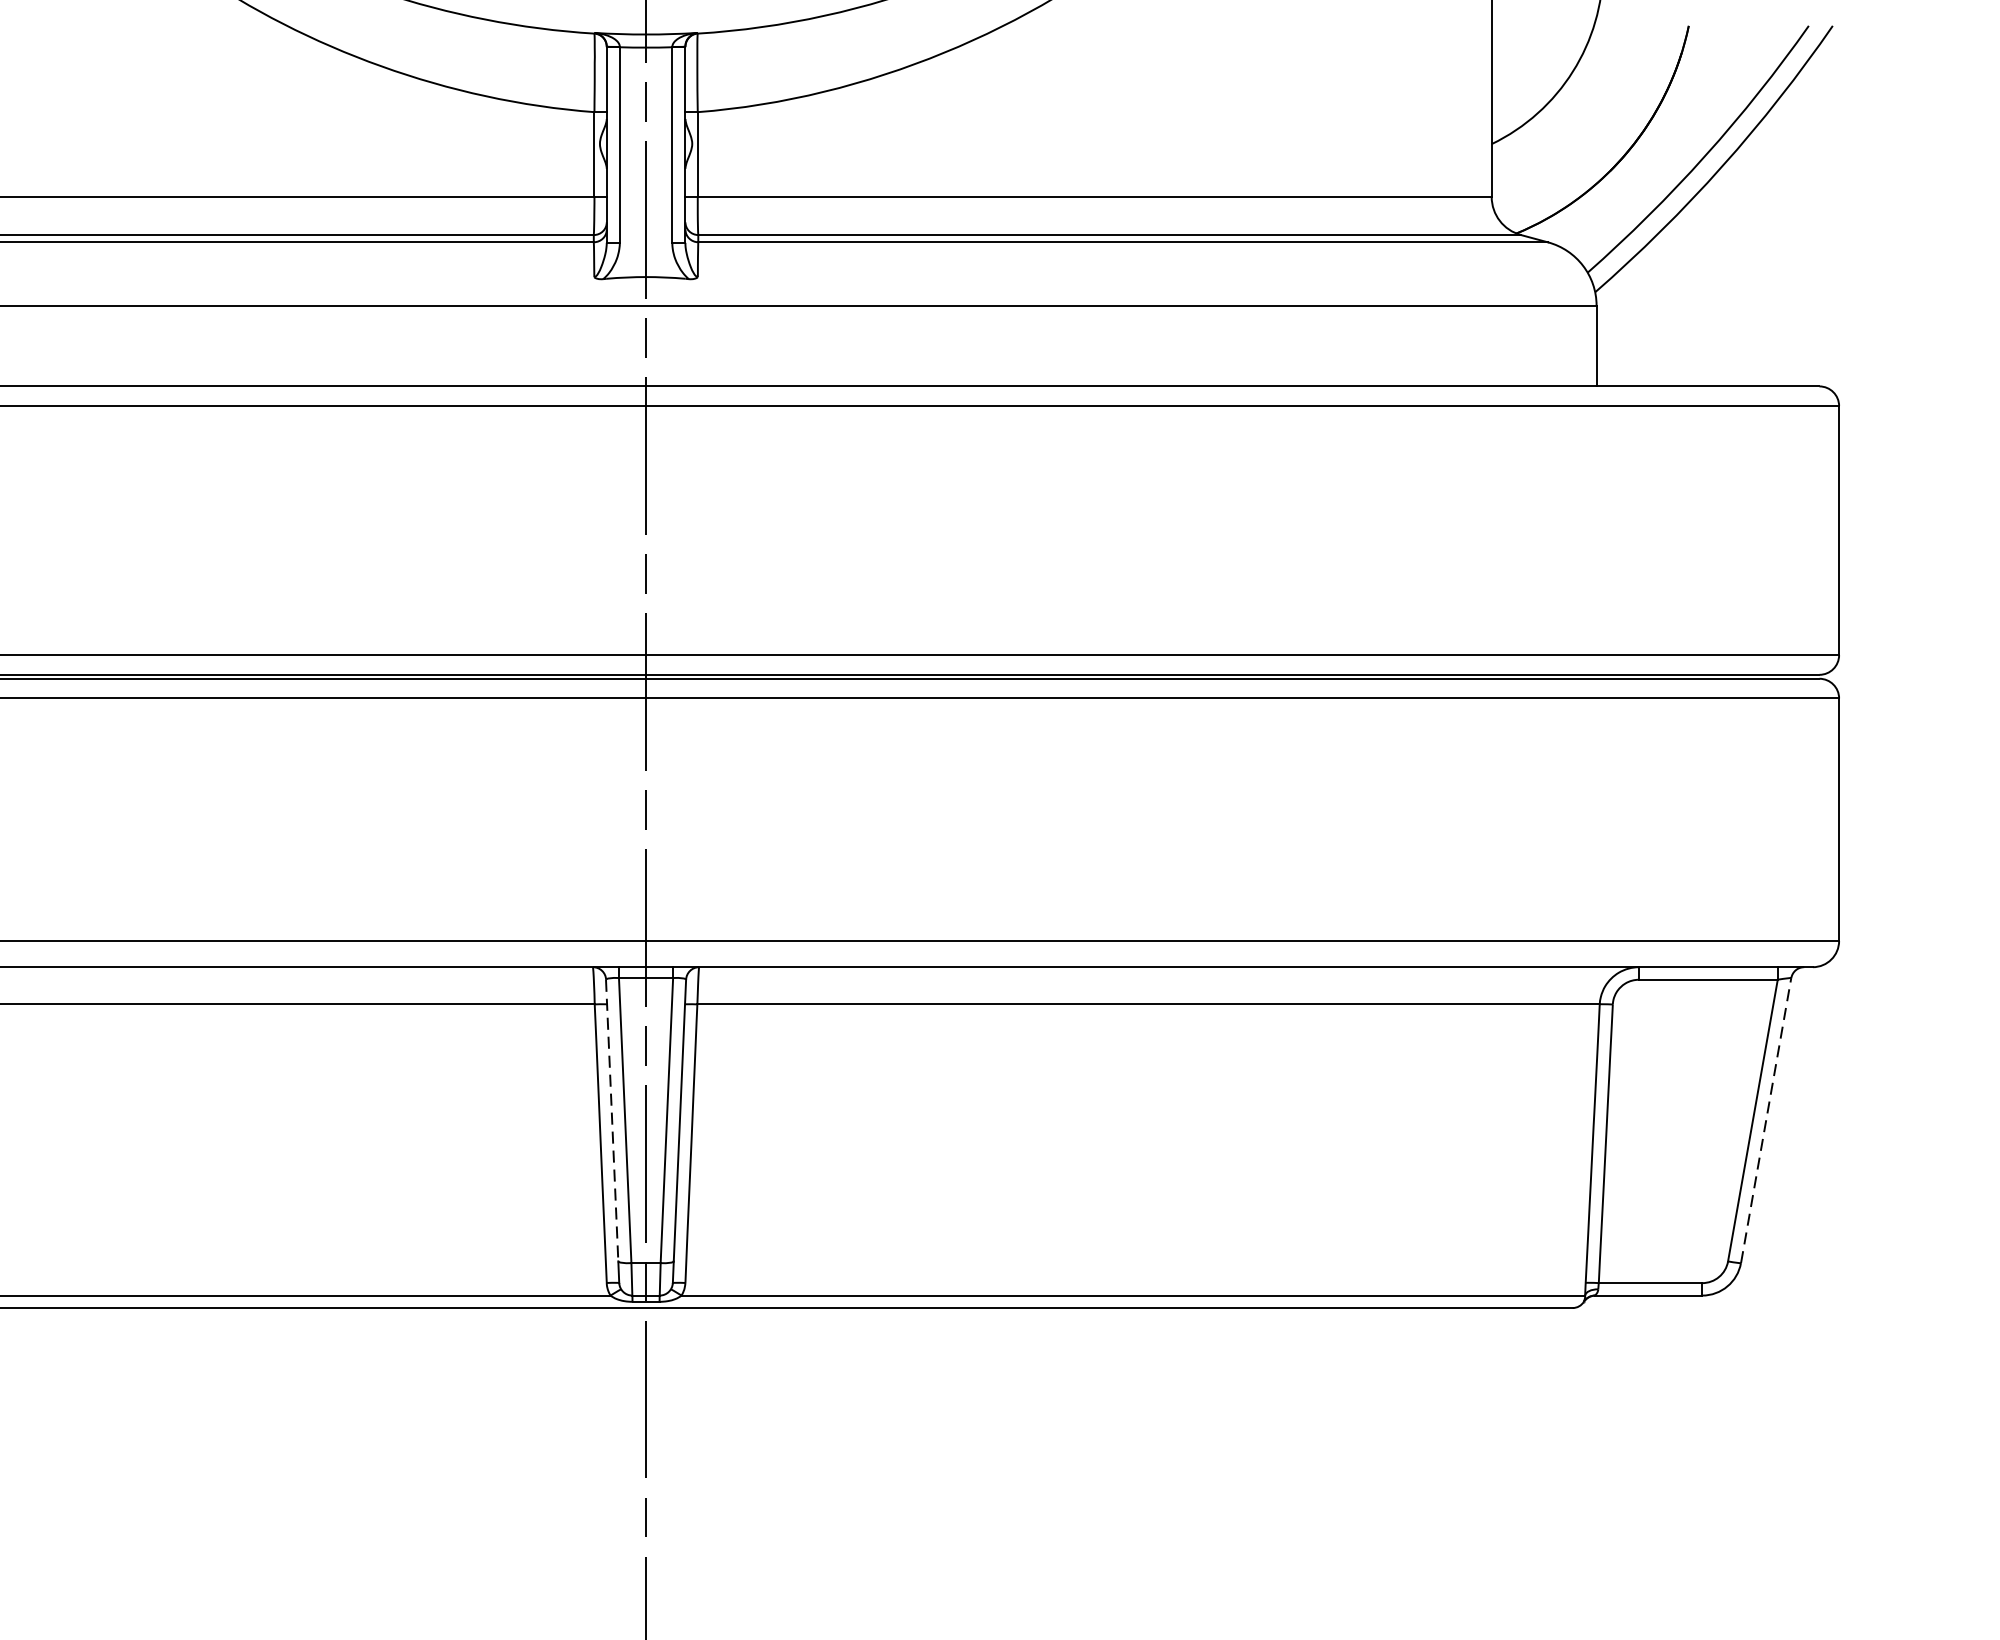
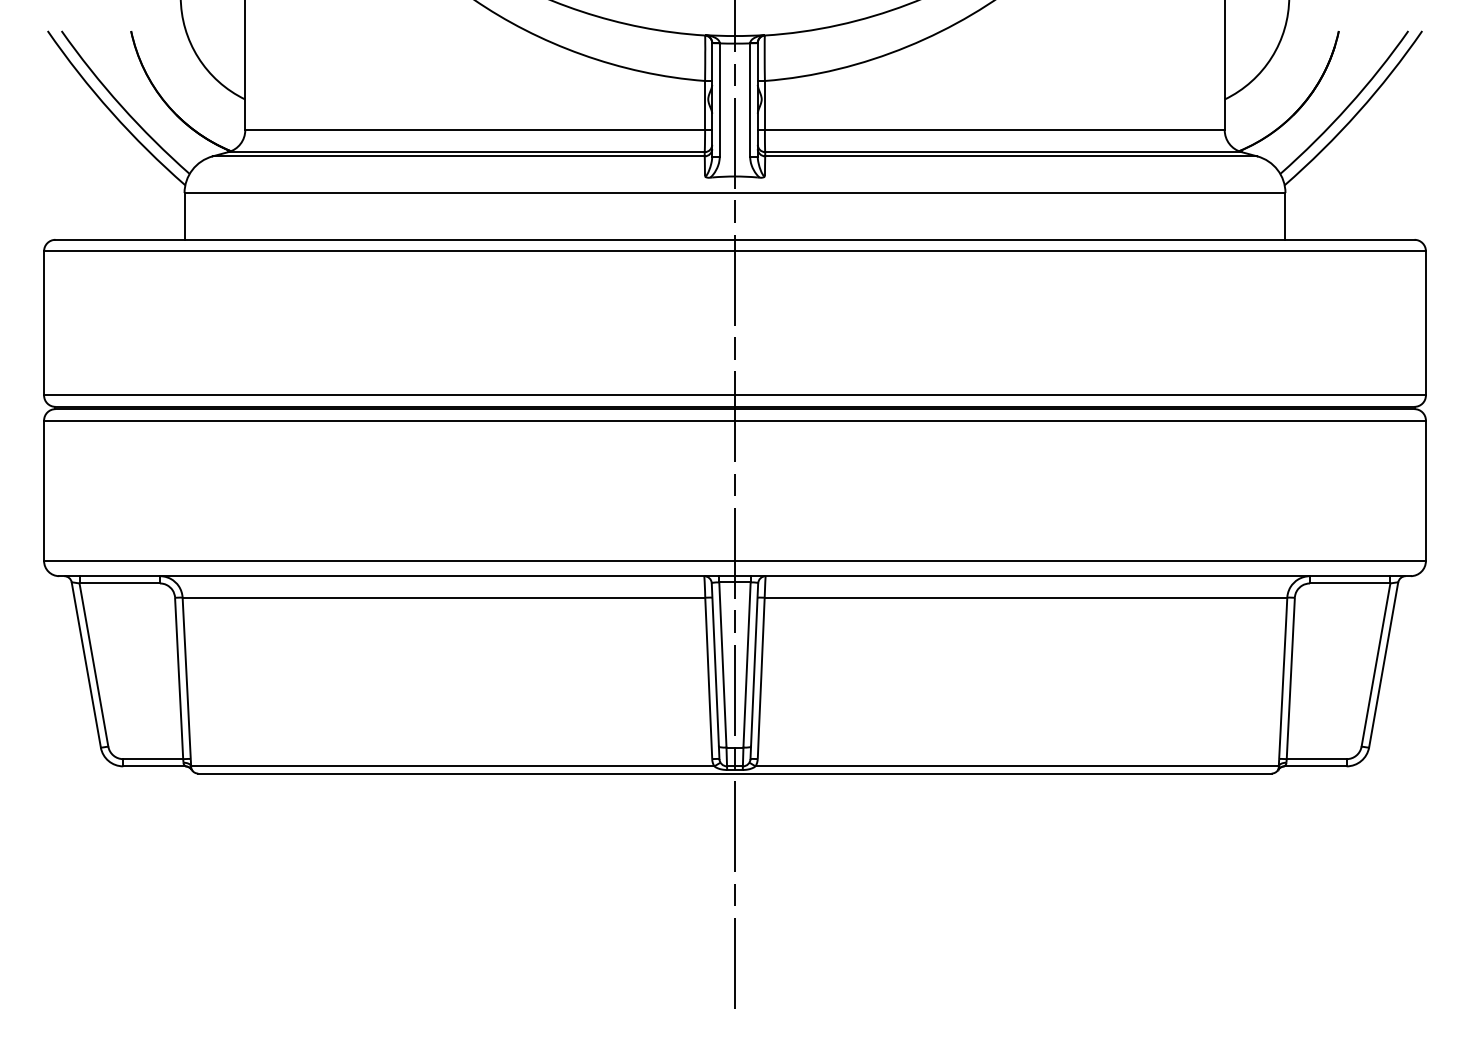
line: (612, 1121) -> (715, 665), dashed -> solid
line: (1765, 1121) -> (1383, 665), dashed -> solid

